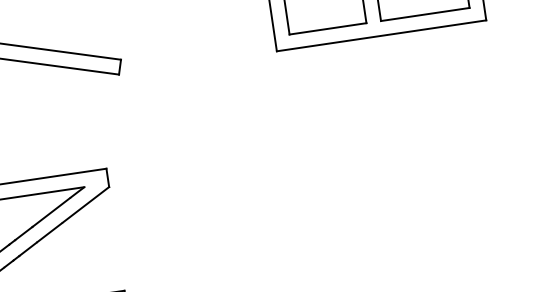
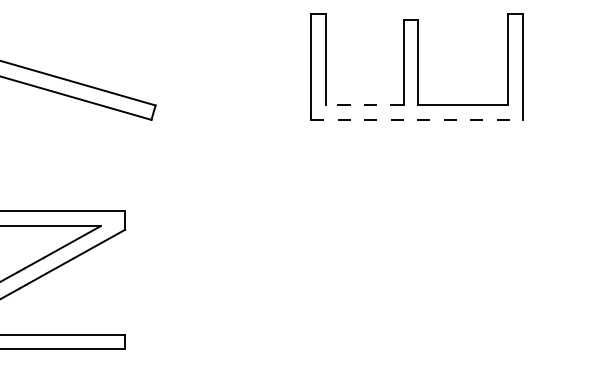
line: (327, 29) -> (364, 105), solid -> dashed
line: (381, 35) -> (416, 119), solid -> dashed

